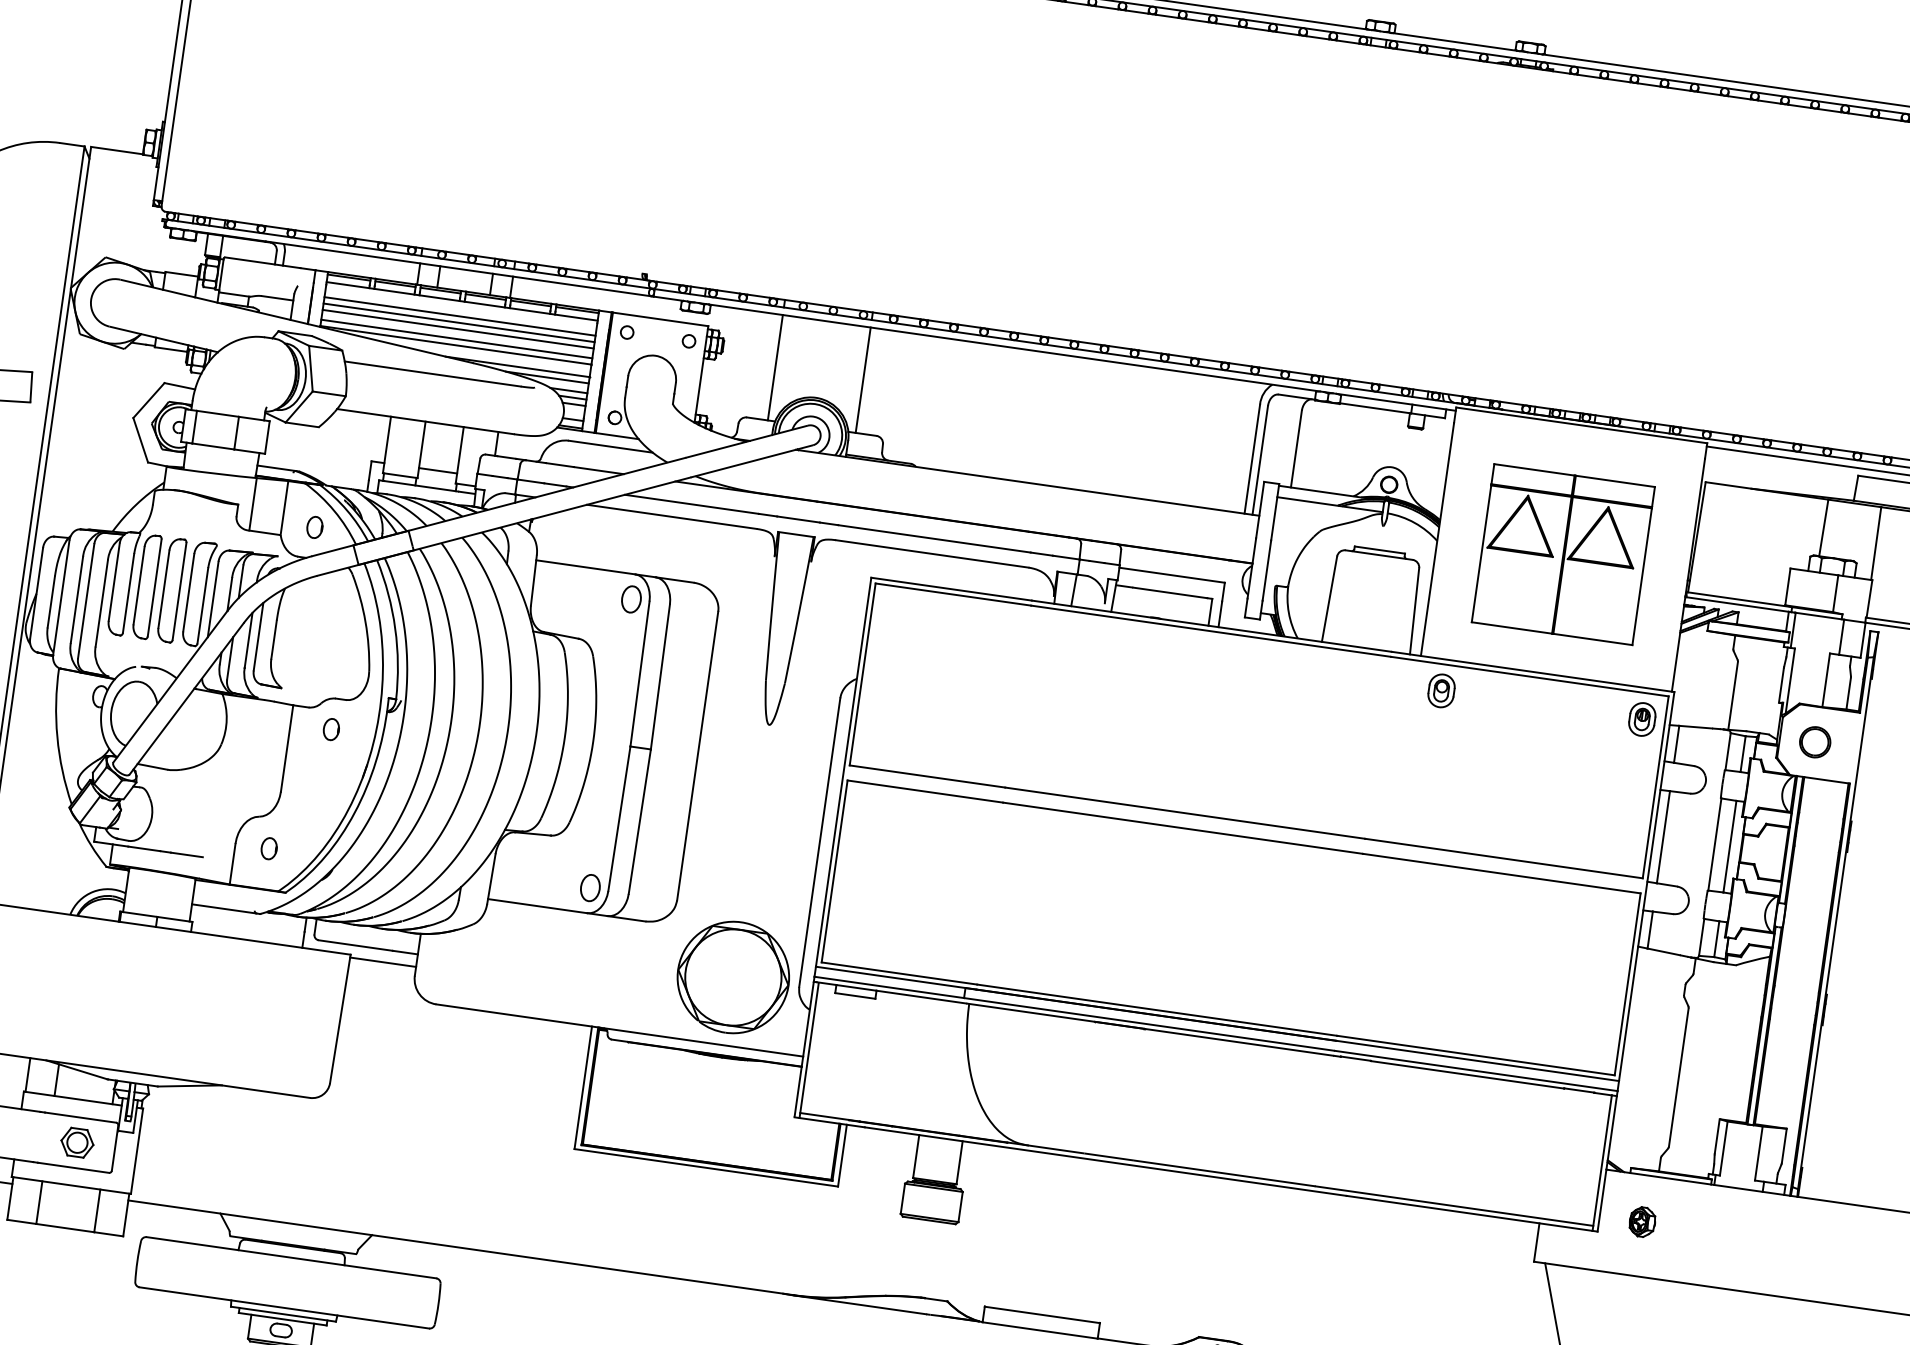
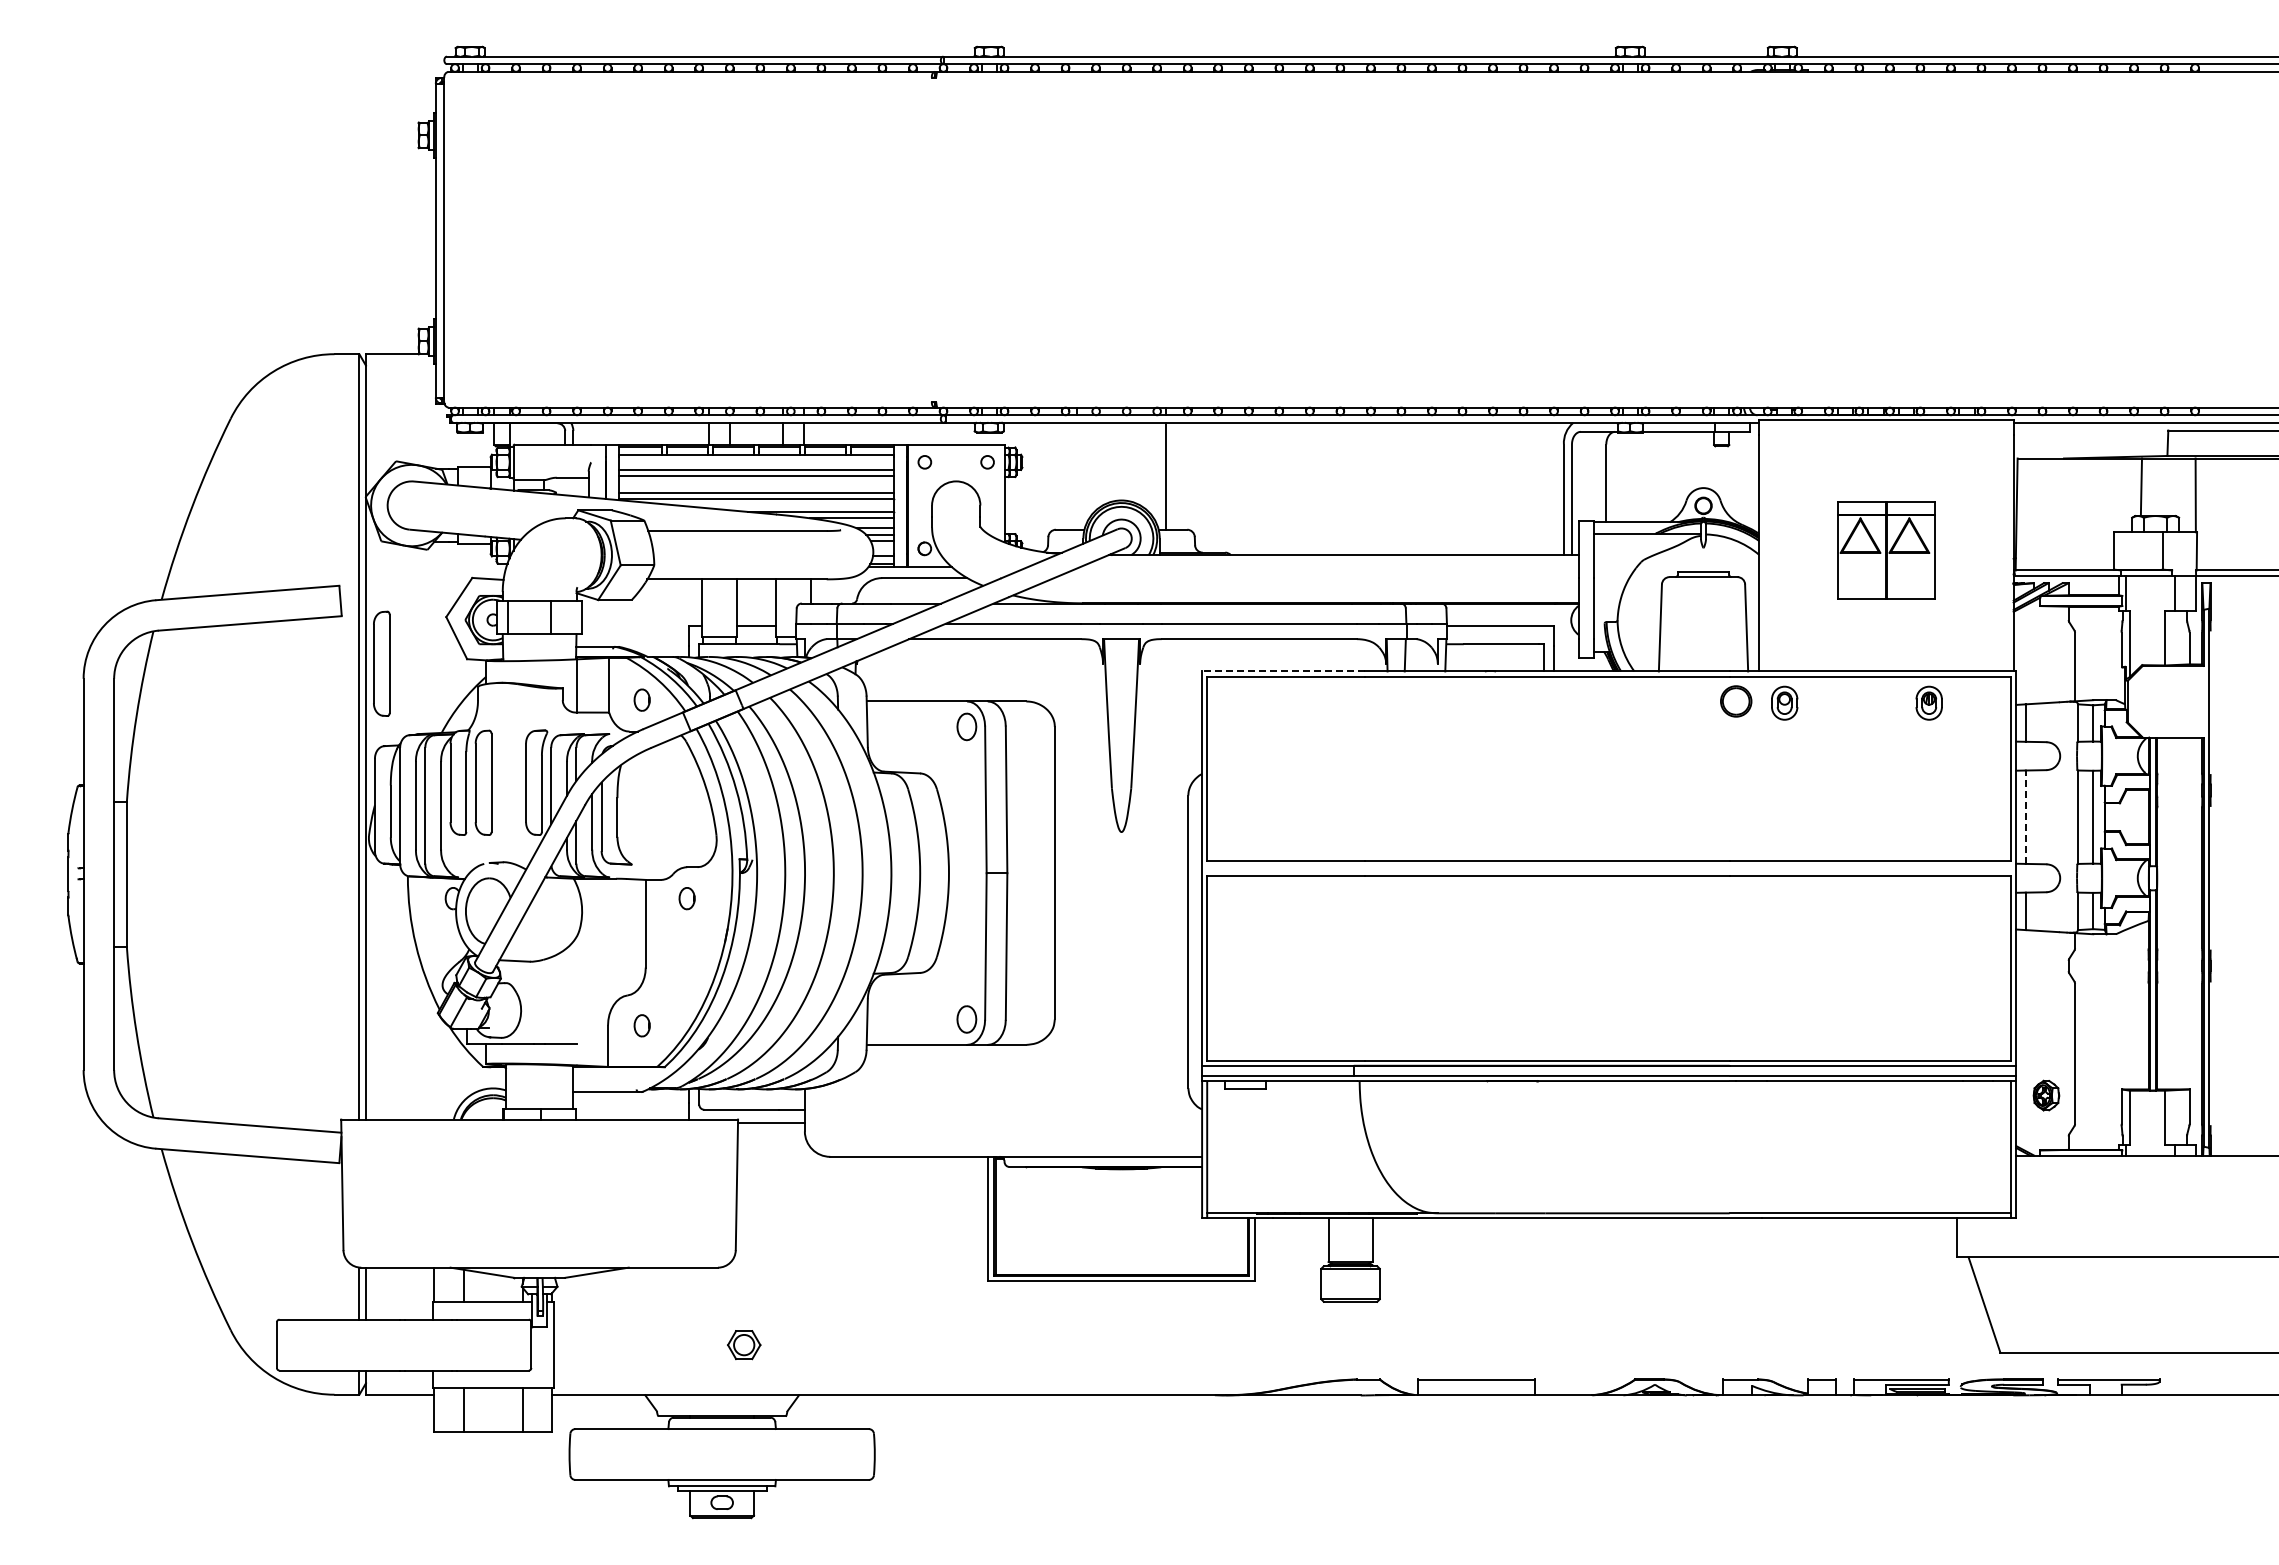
line: (458, 328) -> (756, 482), removed
line: (775, 366) -> (1077, 475), removed
part: (1563, 554) -> (1886, 550), size x0.6
part: (171, 589) -> (381, 663), moved
line: (950, 589) -> (1282, 671), solid -> dashed
part: (1641, 718) -> (1928, 702), moved
part: (1815, 742) -> (1736, 701), moved
line: (1663, 837) -> (2025, 817), solid -> dashed
part: (733, 976) -> (1121, 1087), removed
part: (77, 1143) -> (744, 1345), moved
part: (1642, 1221) -> (2046, 1095), moved

